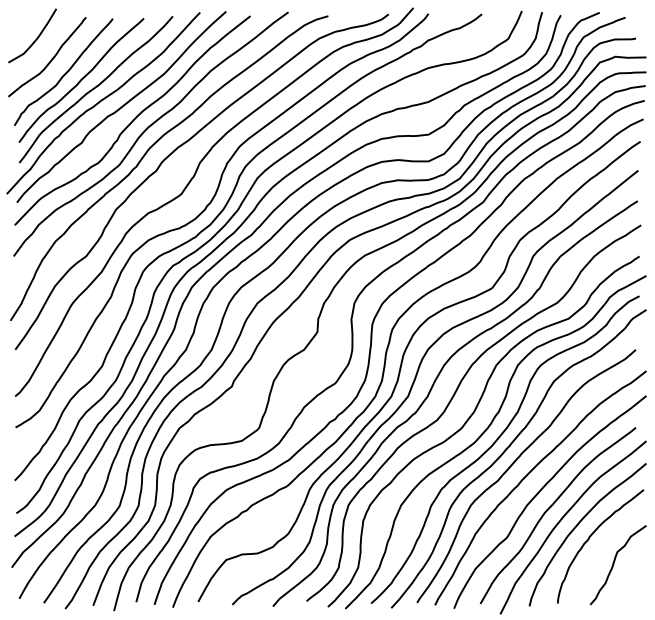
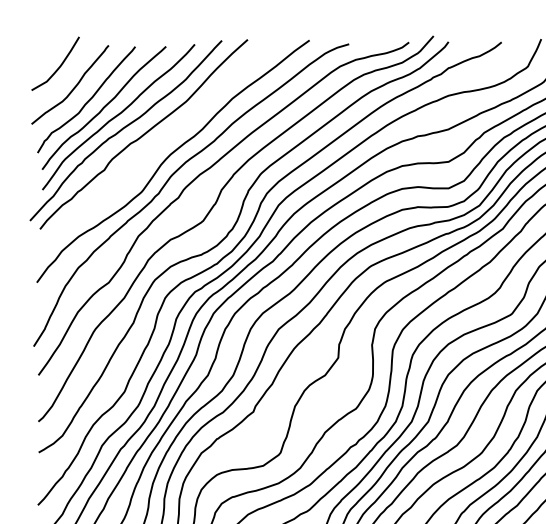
curve: (132, 120) -> (154, 147), removed

